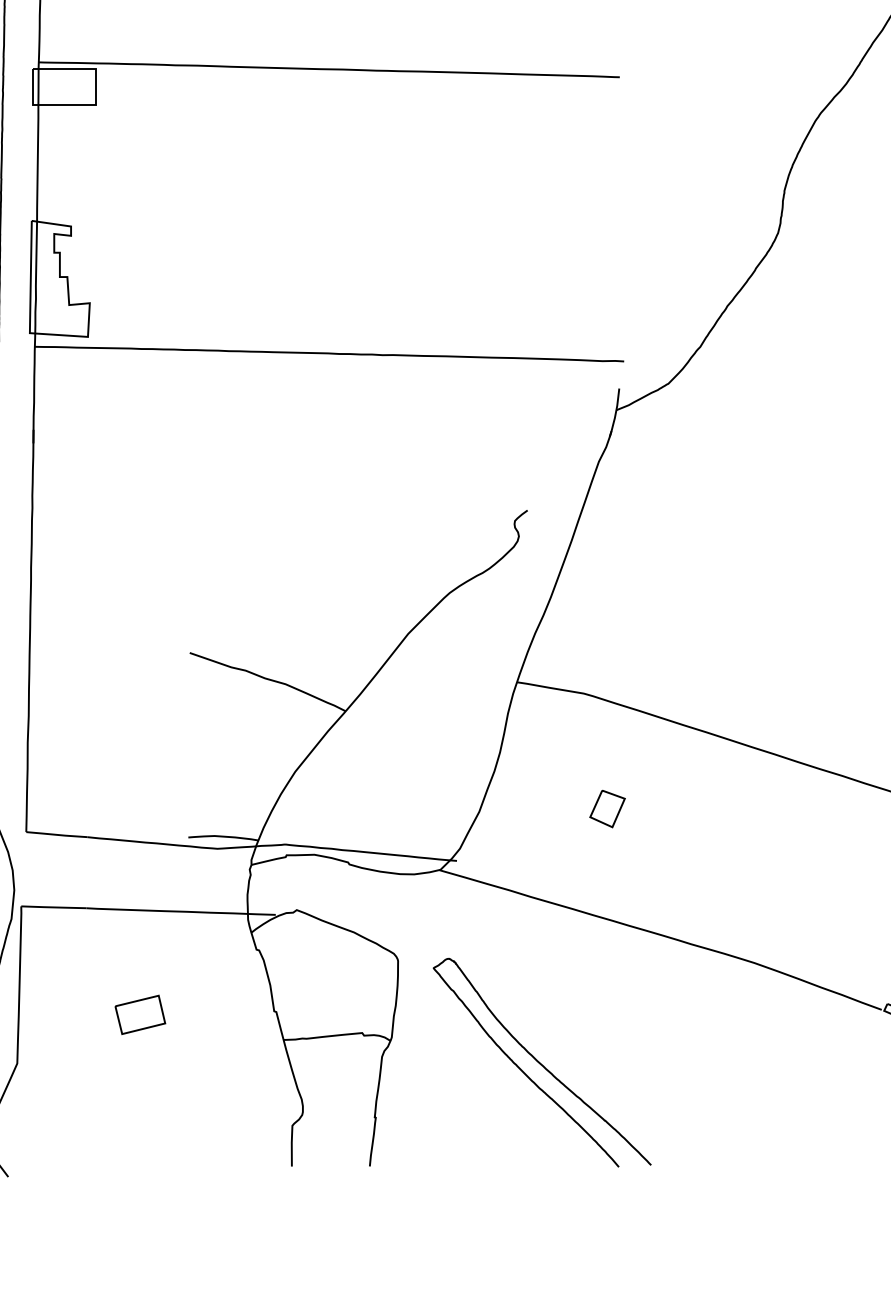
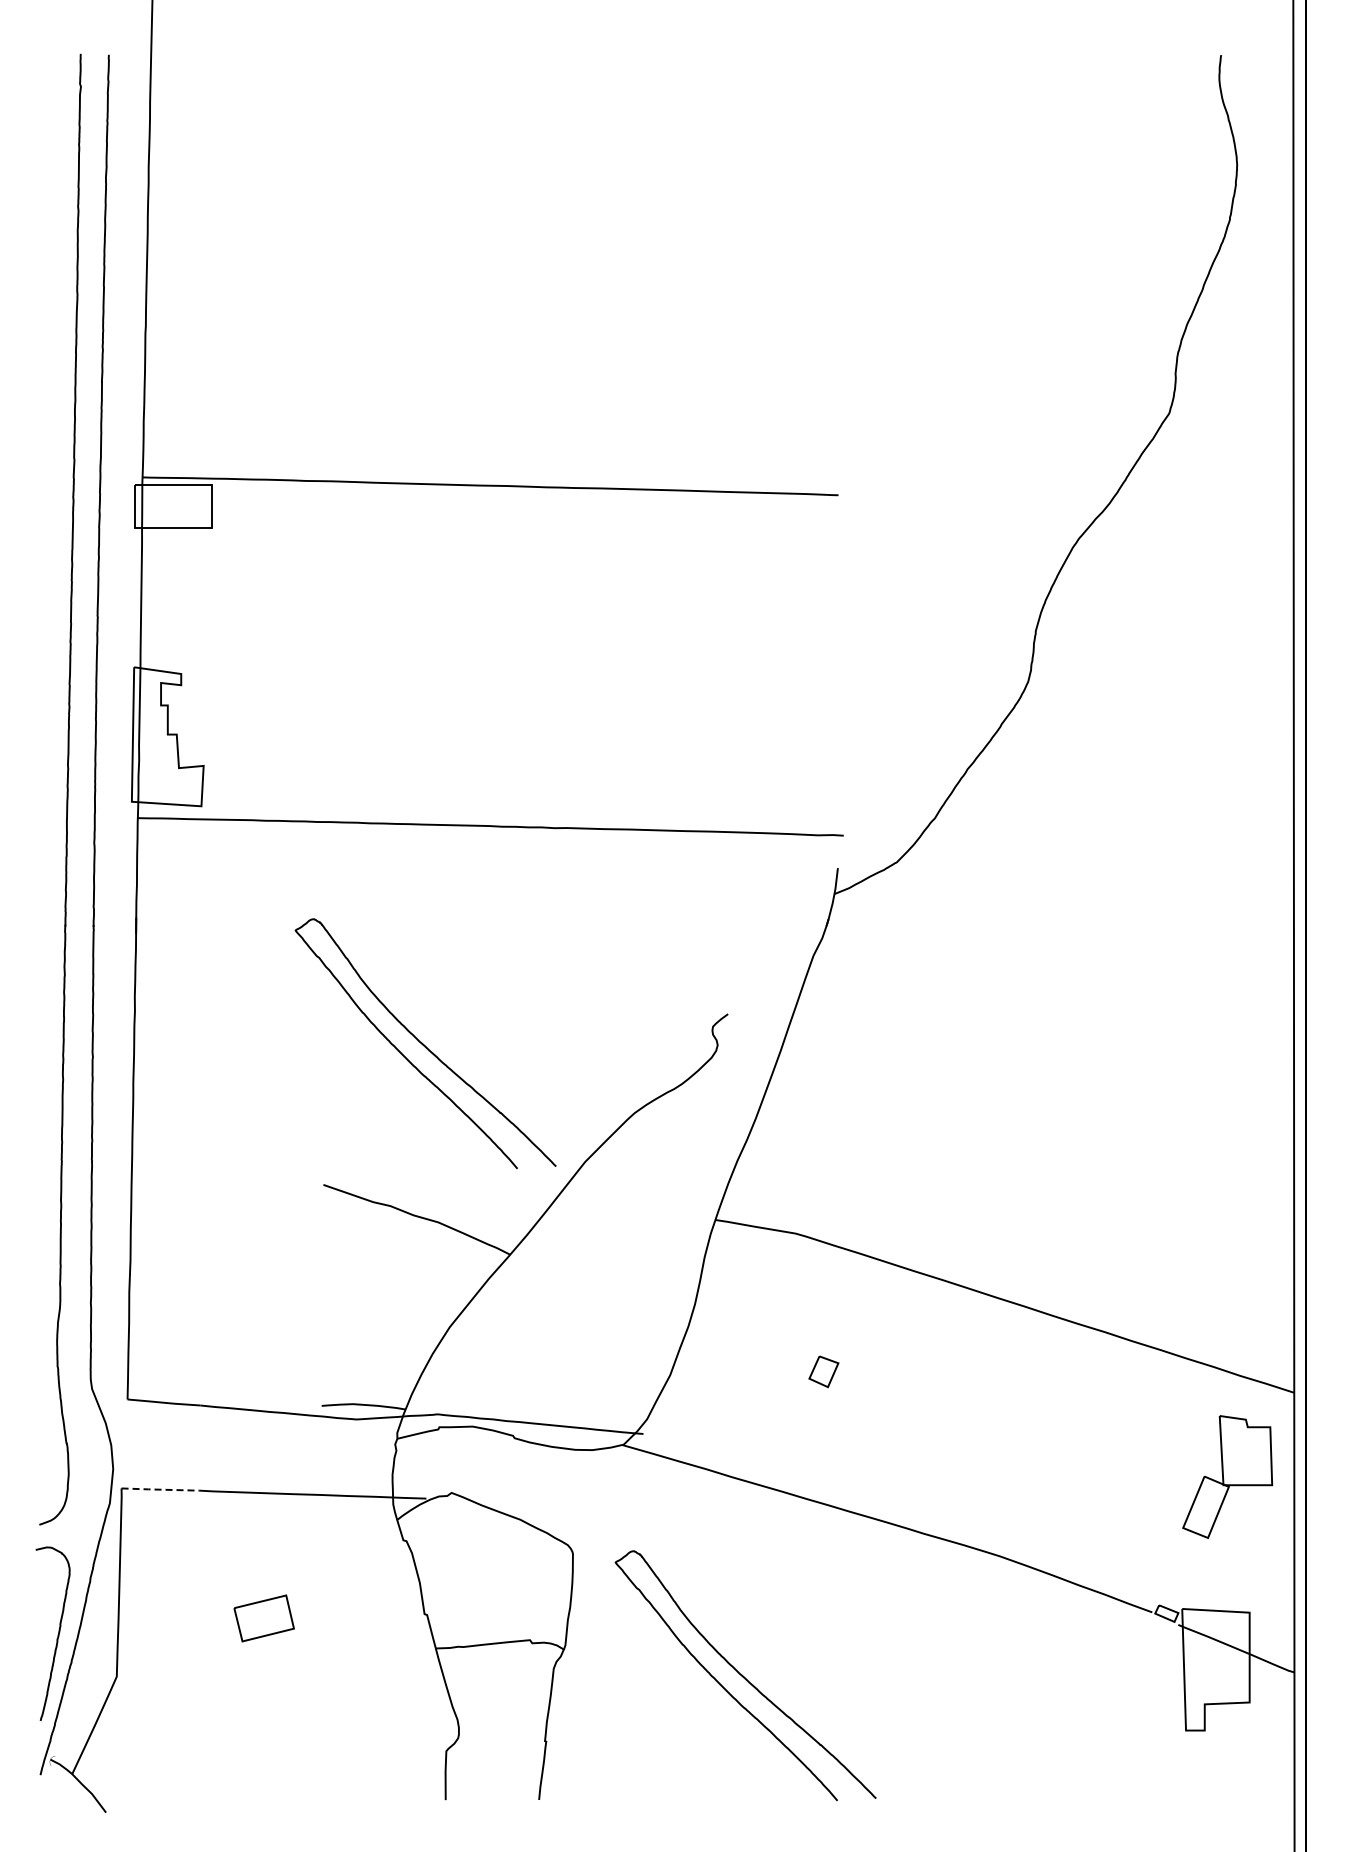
curve: (274, 535) -> (424, 1044), added
part: (607, 808) -> (823, 1371), size x0.7
line: (54, 907) -> (161, 1489), solid -> dashed

